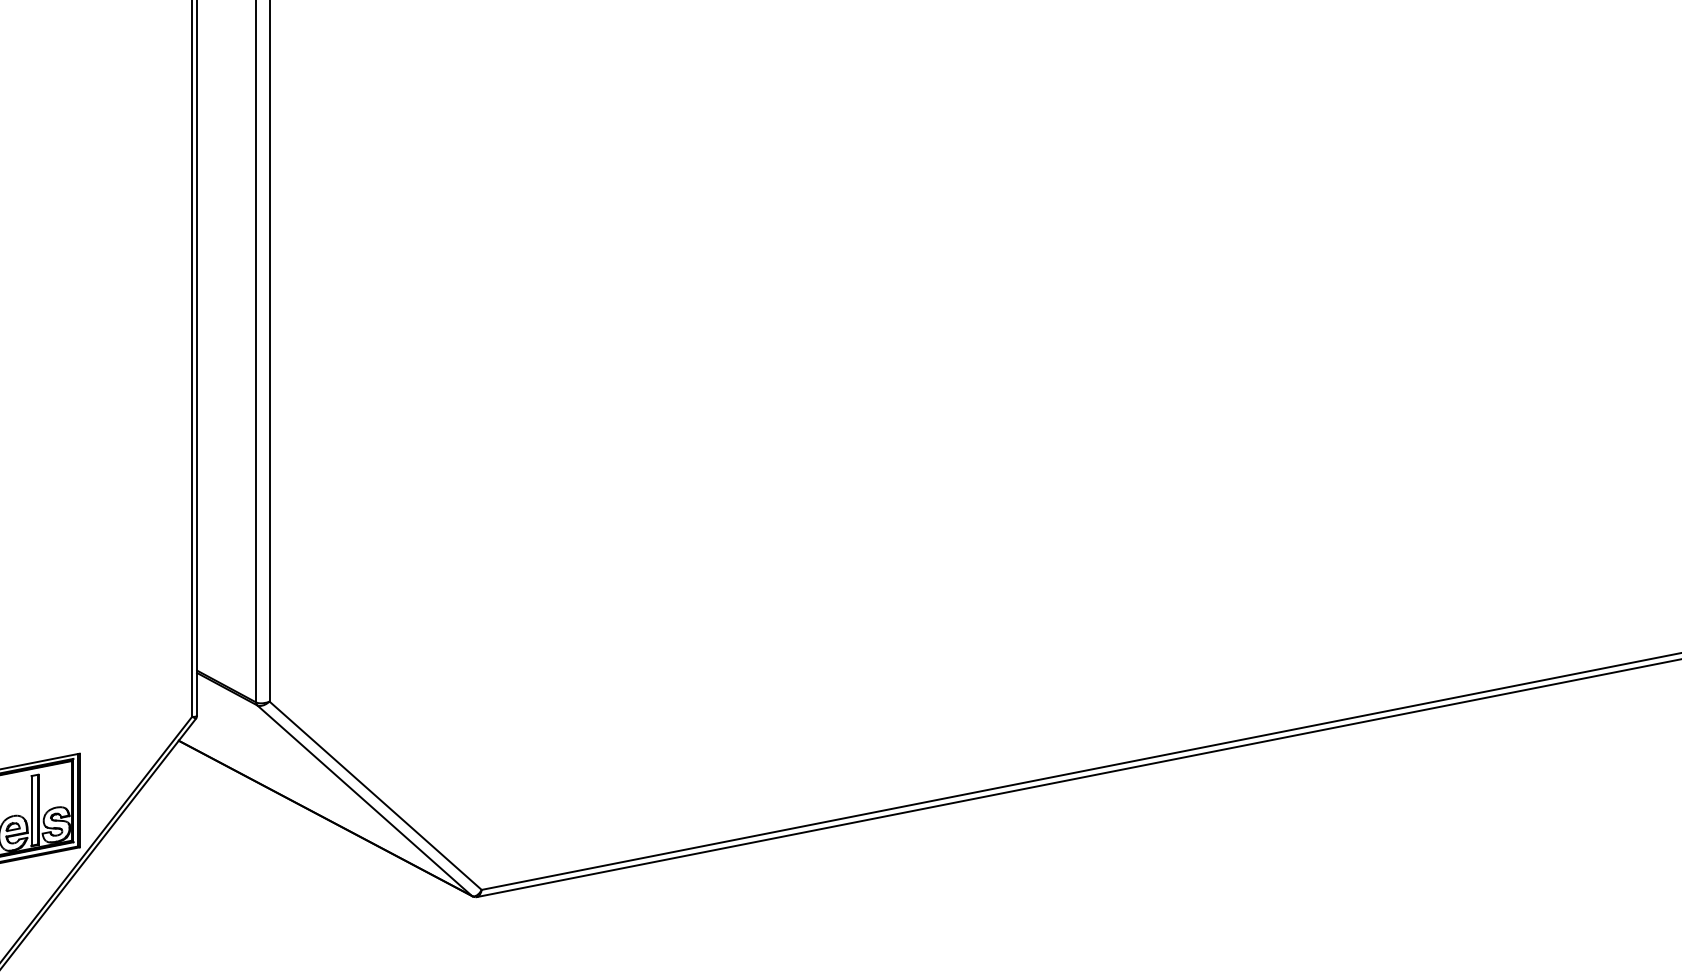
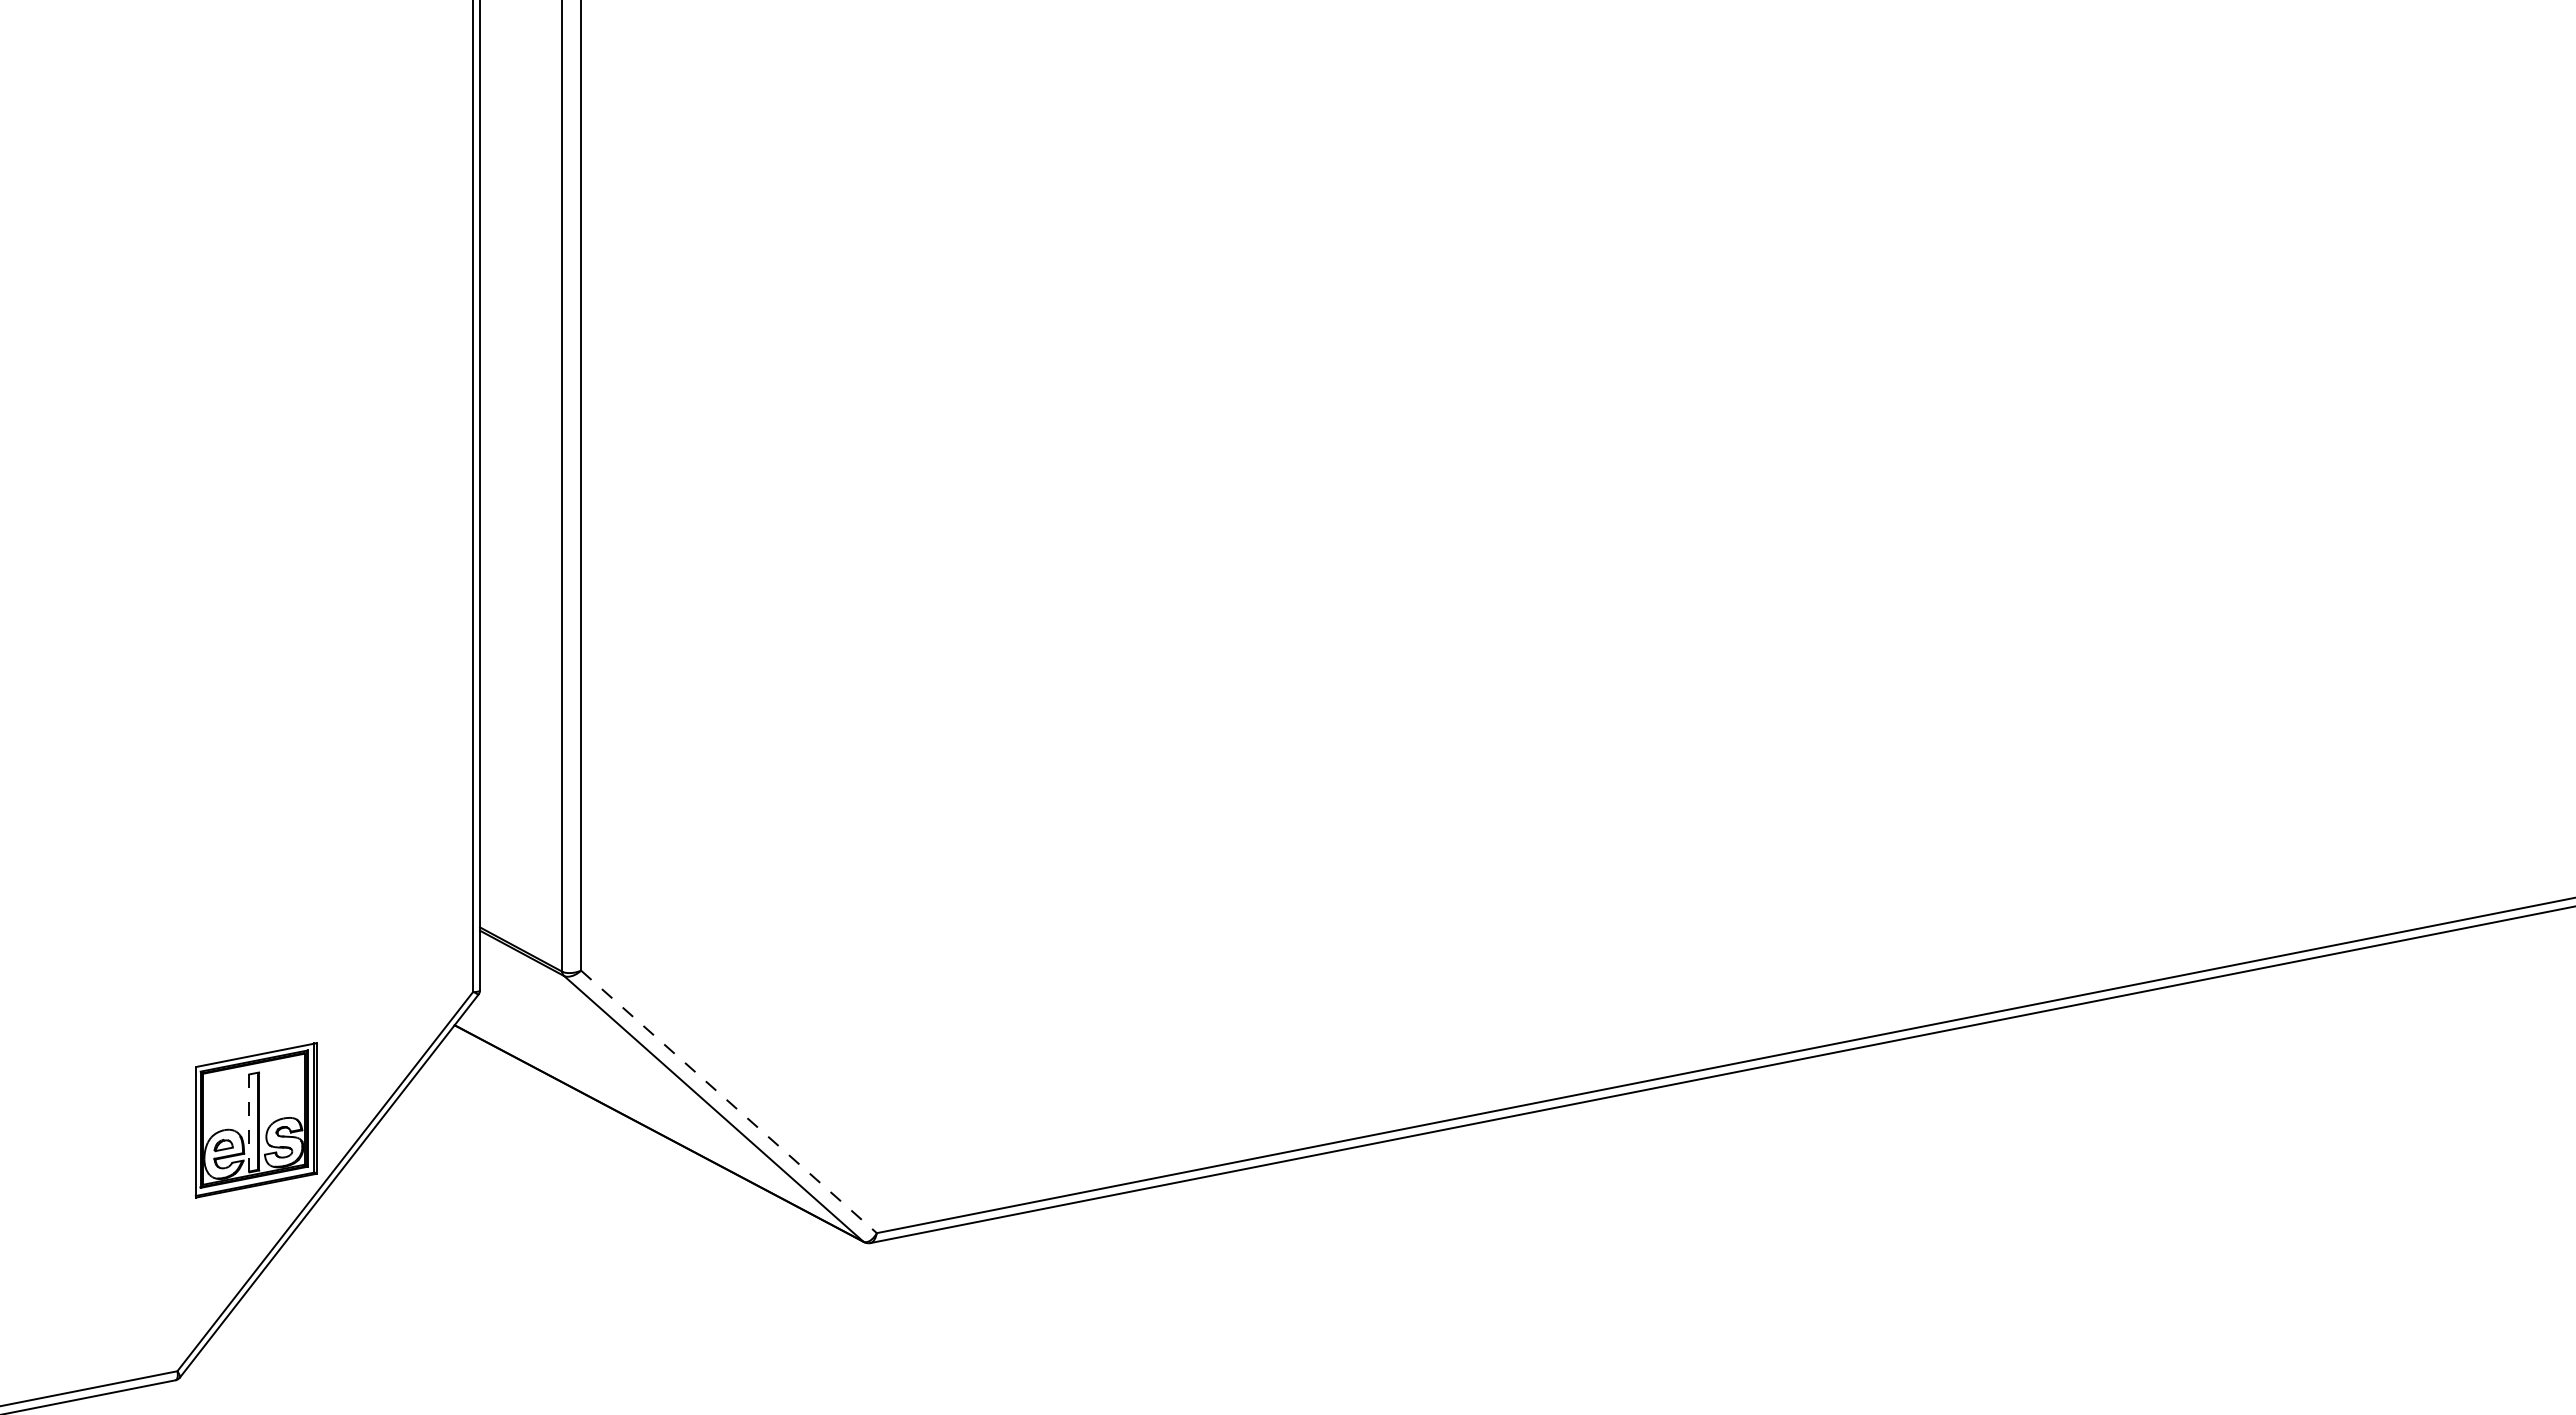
line: (375, 795) -> (728, 1101), solid -> dashed
line: (31, 811) -> (249, 1123), solid -> dashed

